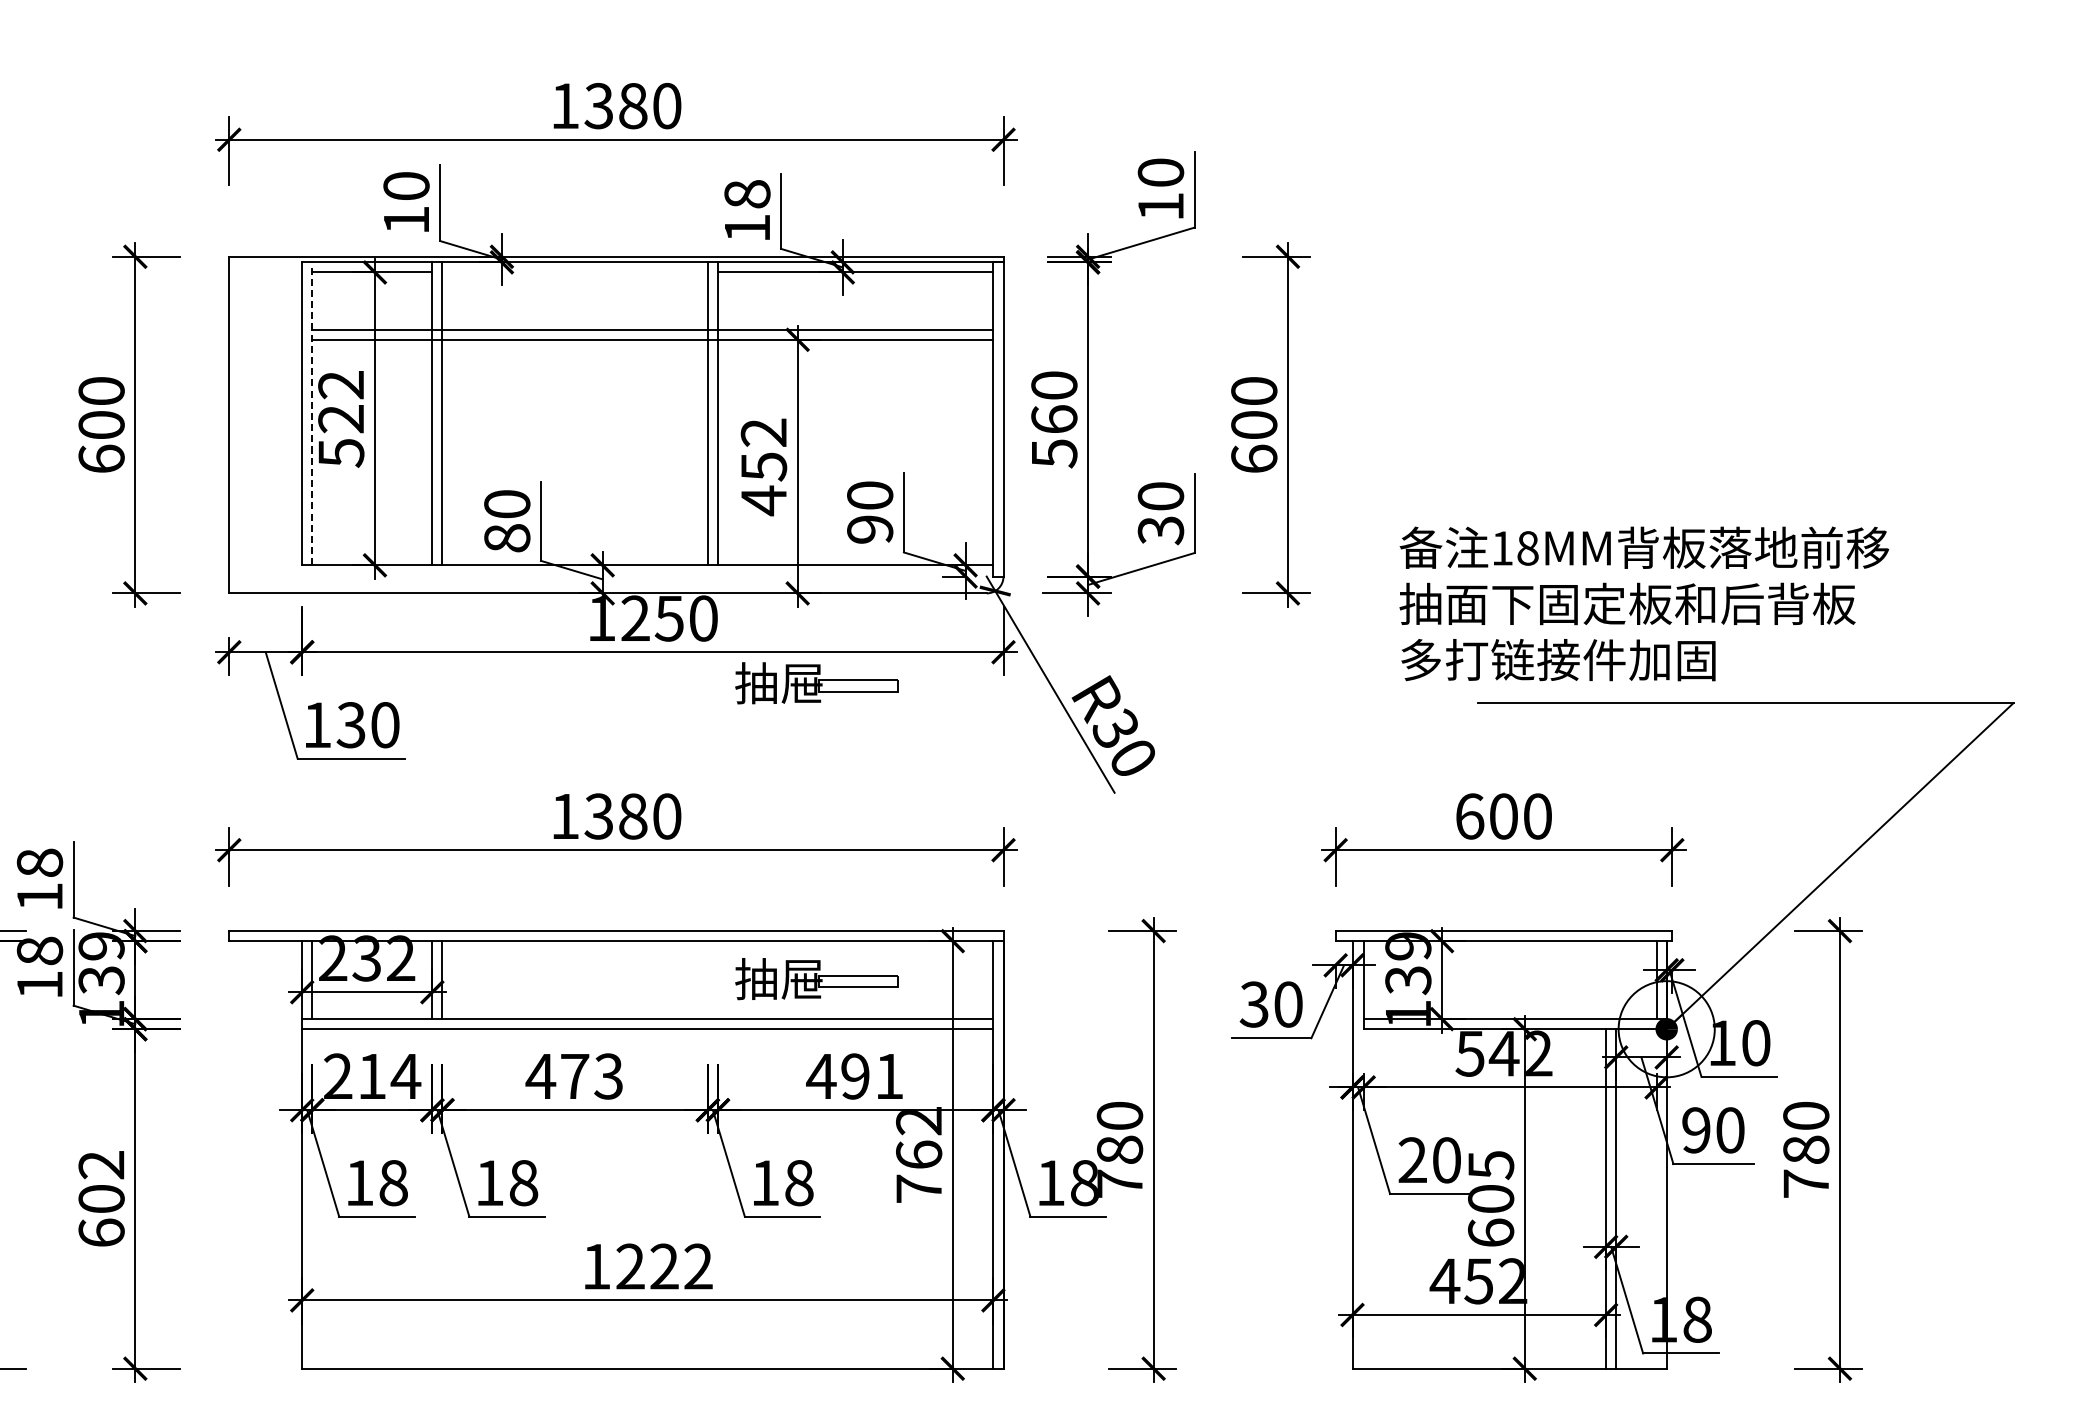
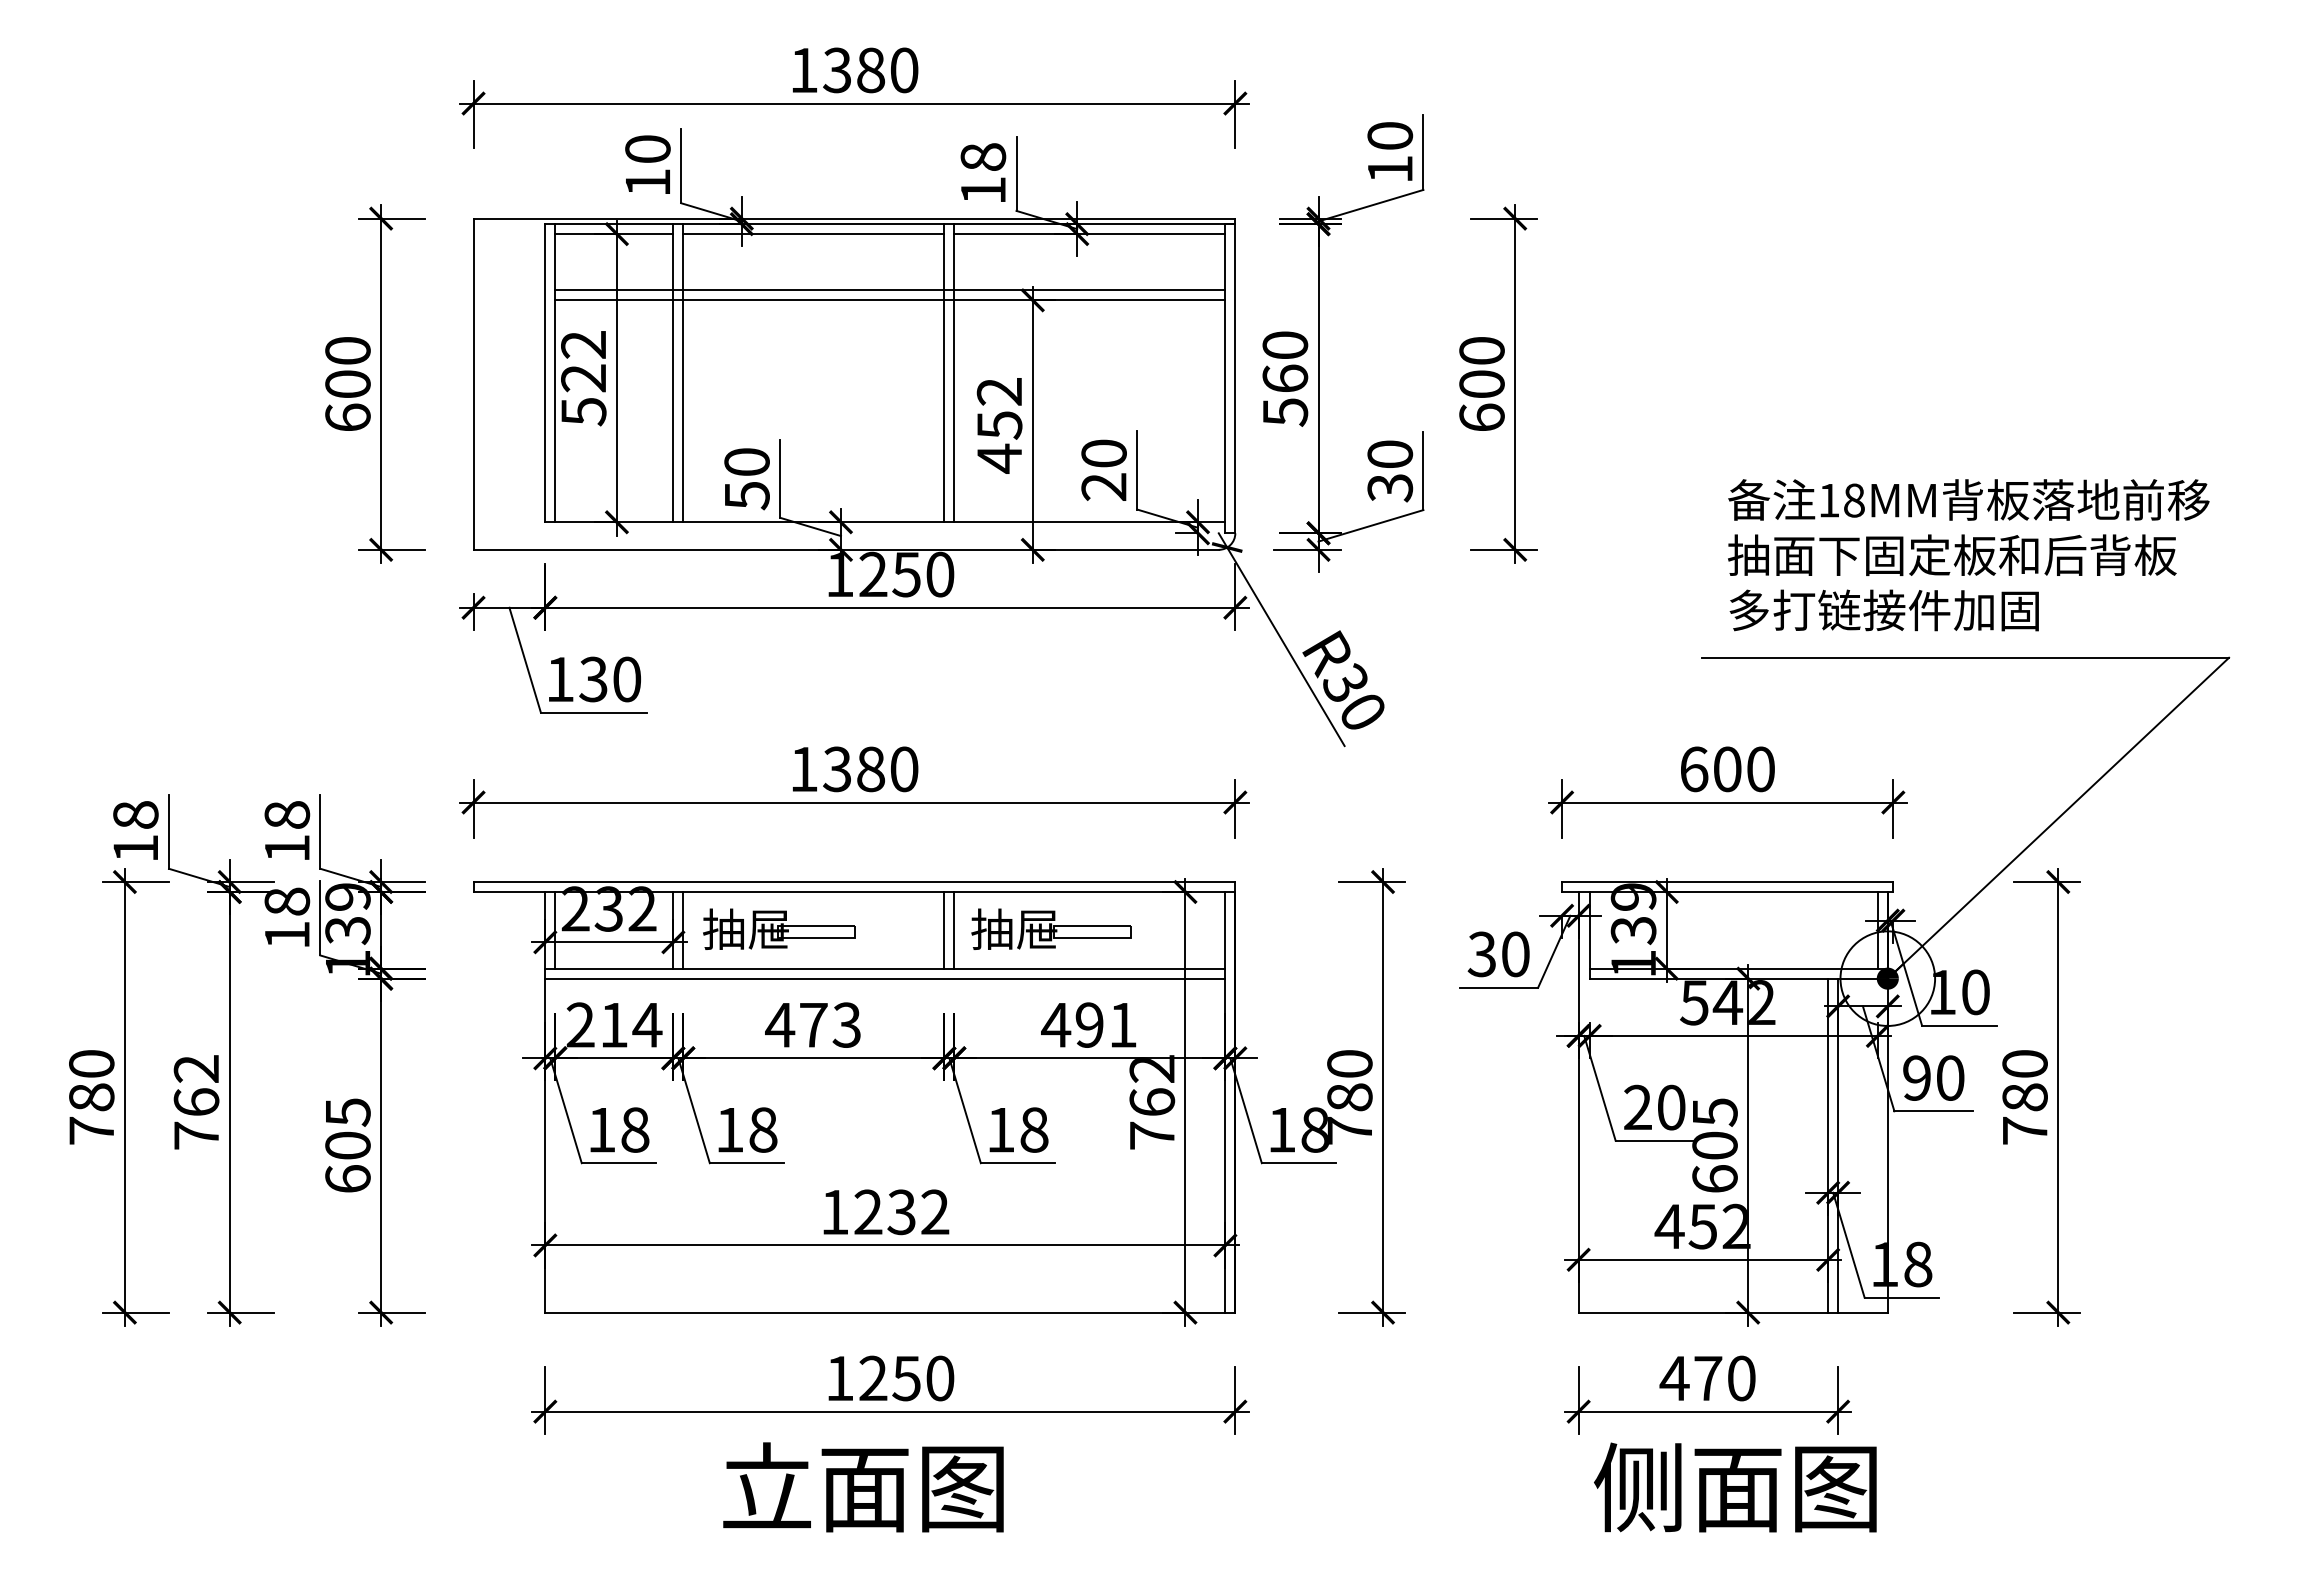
line: (574, 272) -> (813, 234), added
line: (312, 413) -> (555, 372), dashed -> solid
text: (869, 529) -> (1103, 486), 90 -> 20
text: (506, 538) -> (746, 495), 80 -> 50
text: (1644, 604) -> (1968, 555), moved
part: (816, 682) -> (1051, 637), removed
part: (540, 978) -> (779, 928), added
line: (707, 980) -> (944, 930), added
line: (718, 980) -> (954, 930), added
text: (101, 1165) -> (347, 1112), 602 -> 605
text: (664, 1266) -> (901, 1212), 1222 -> 1232

